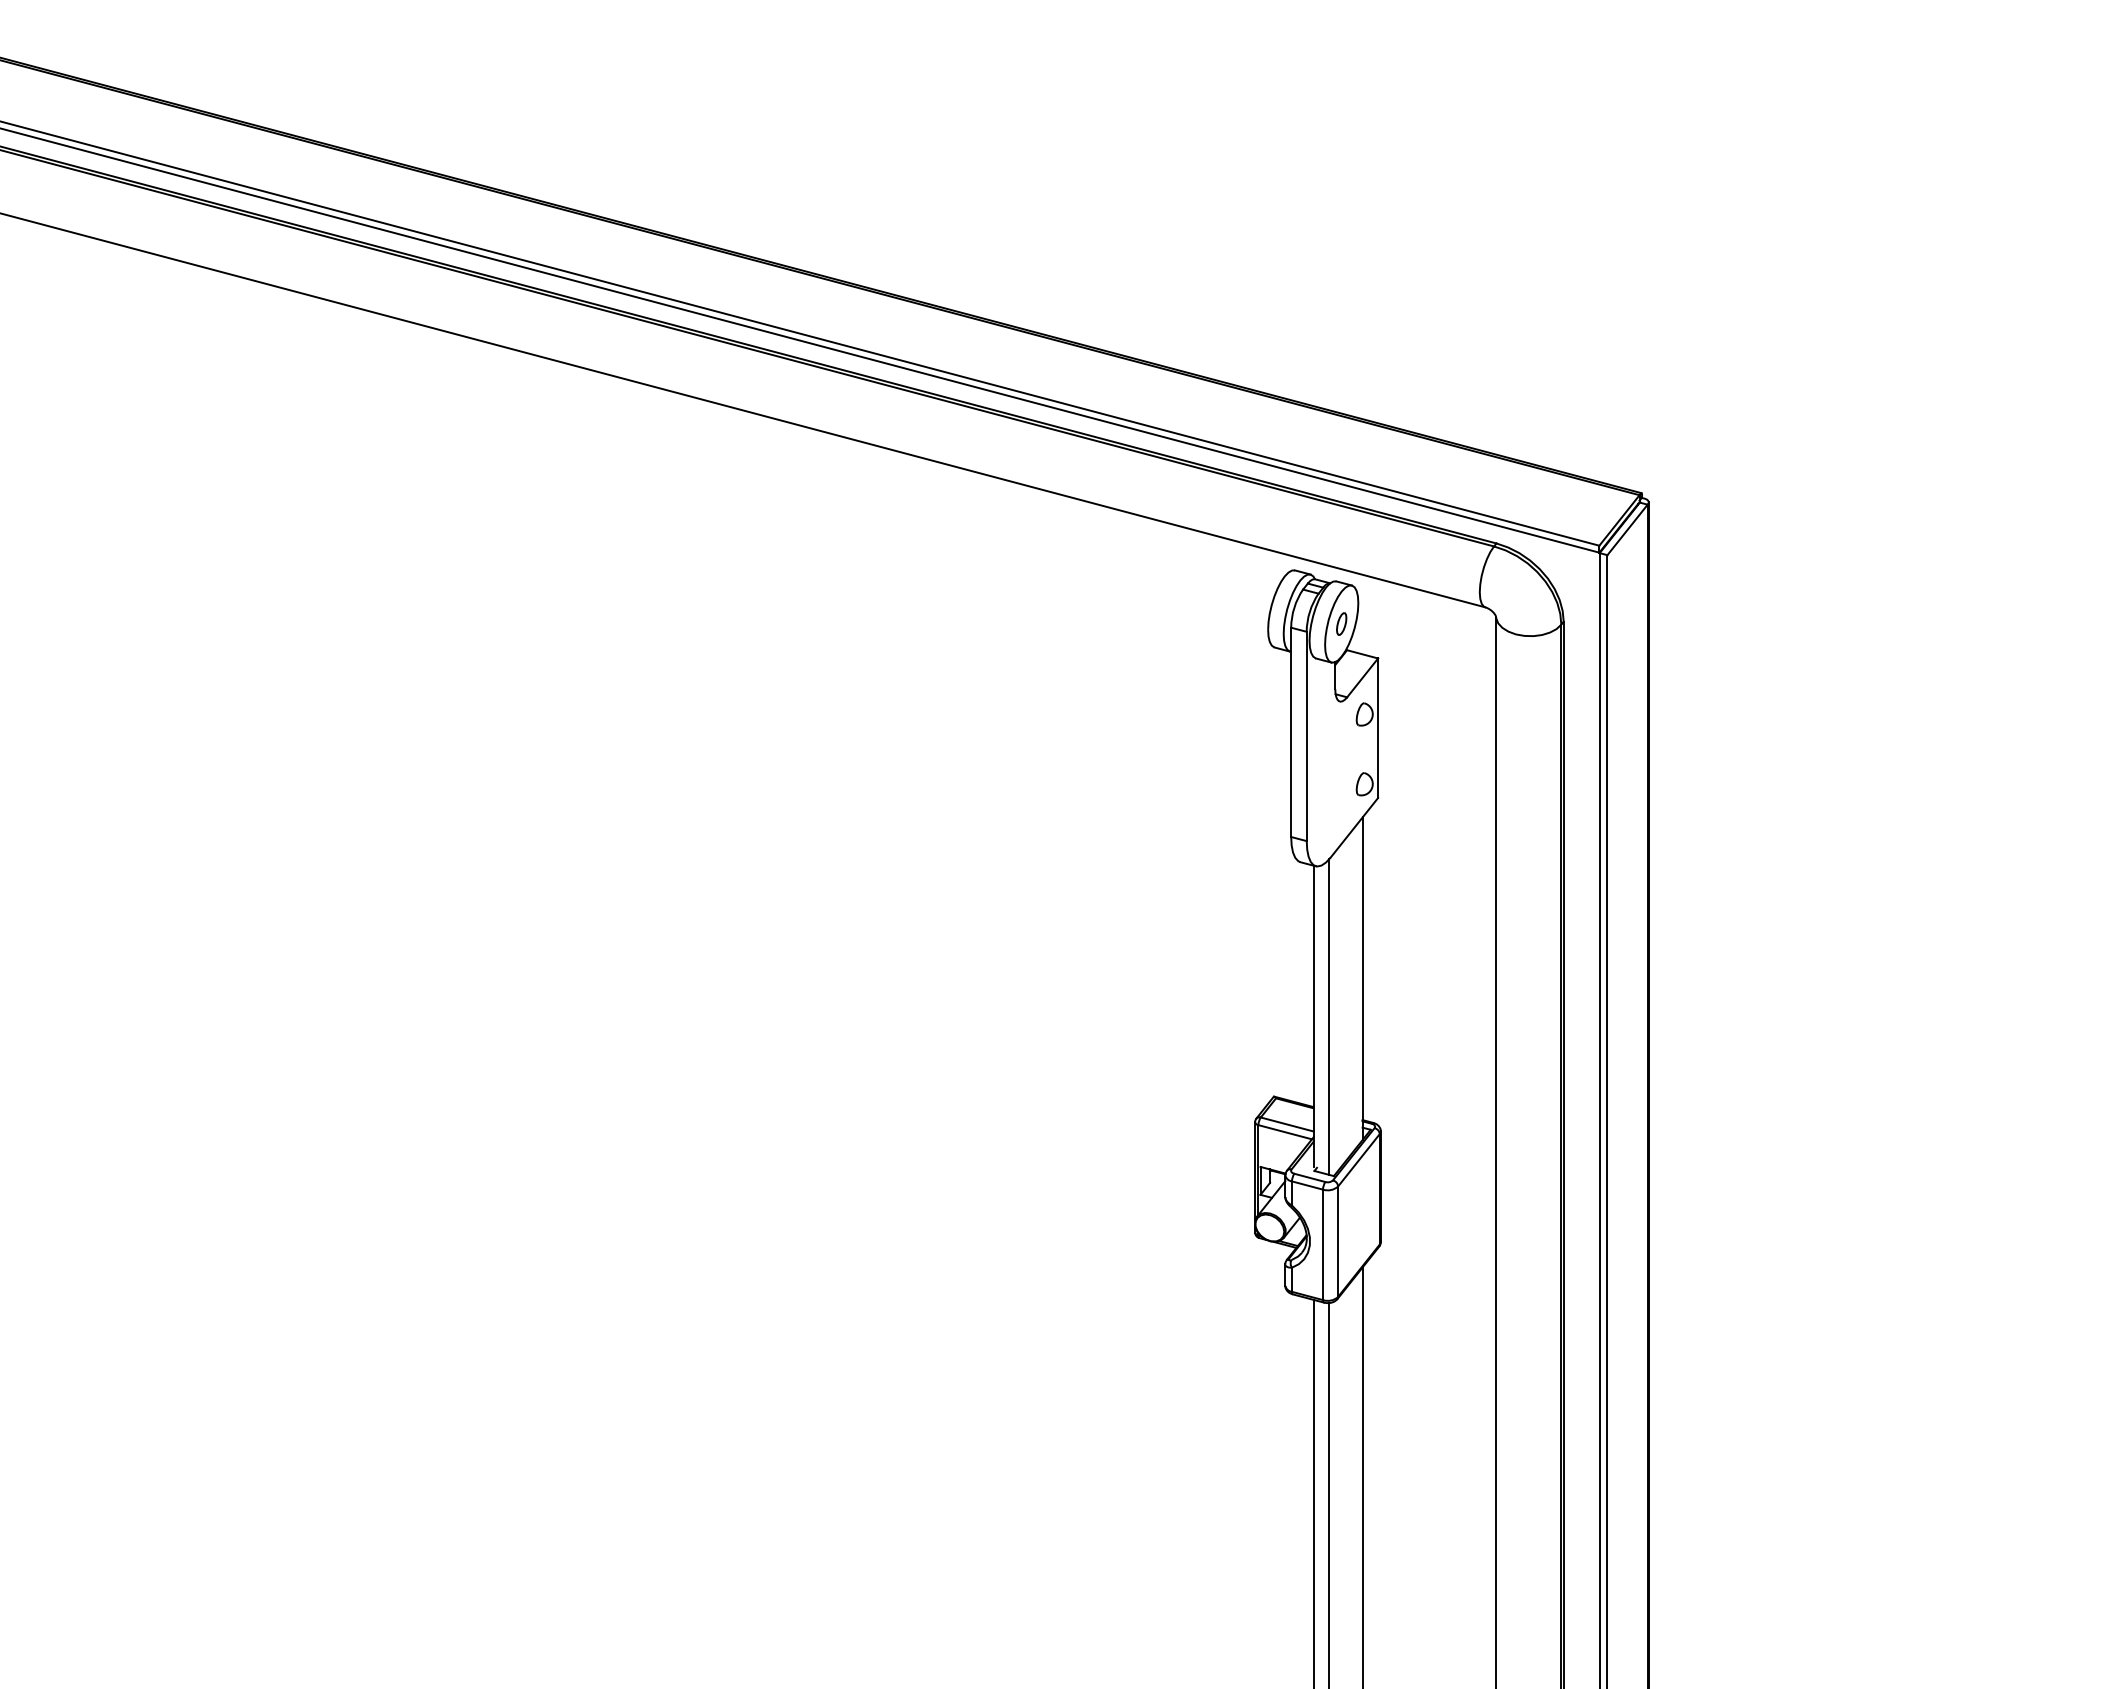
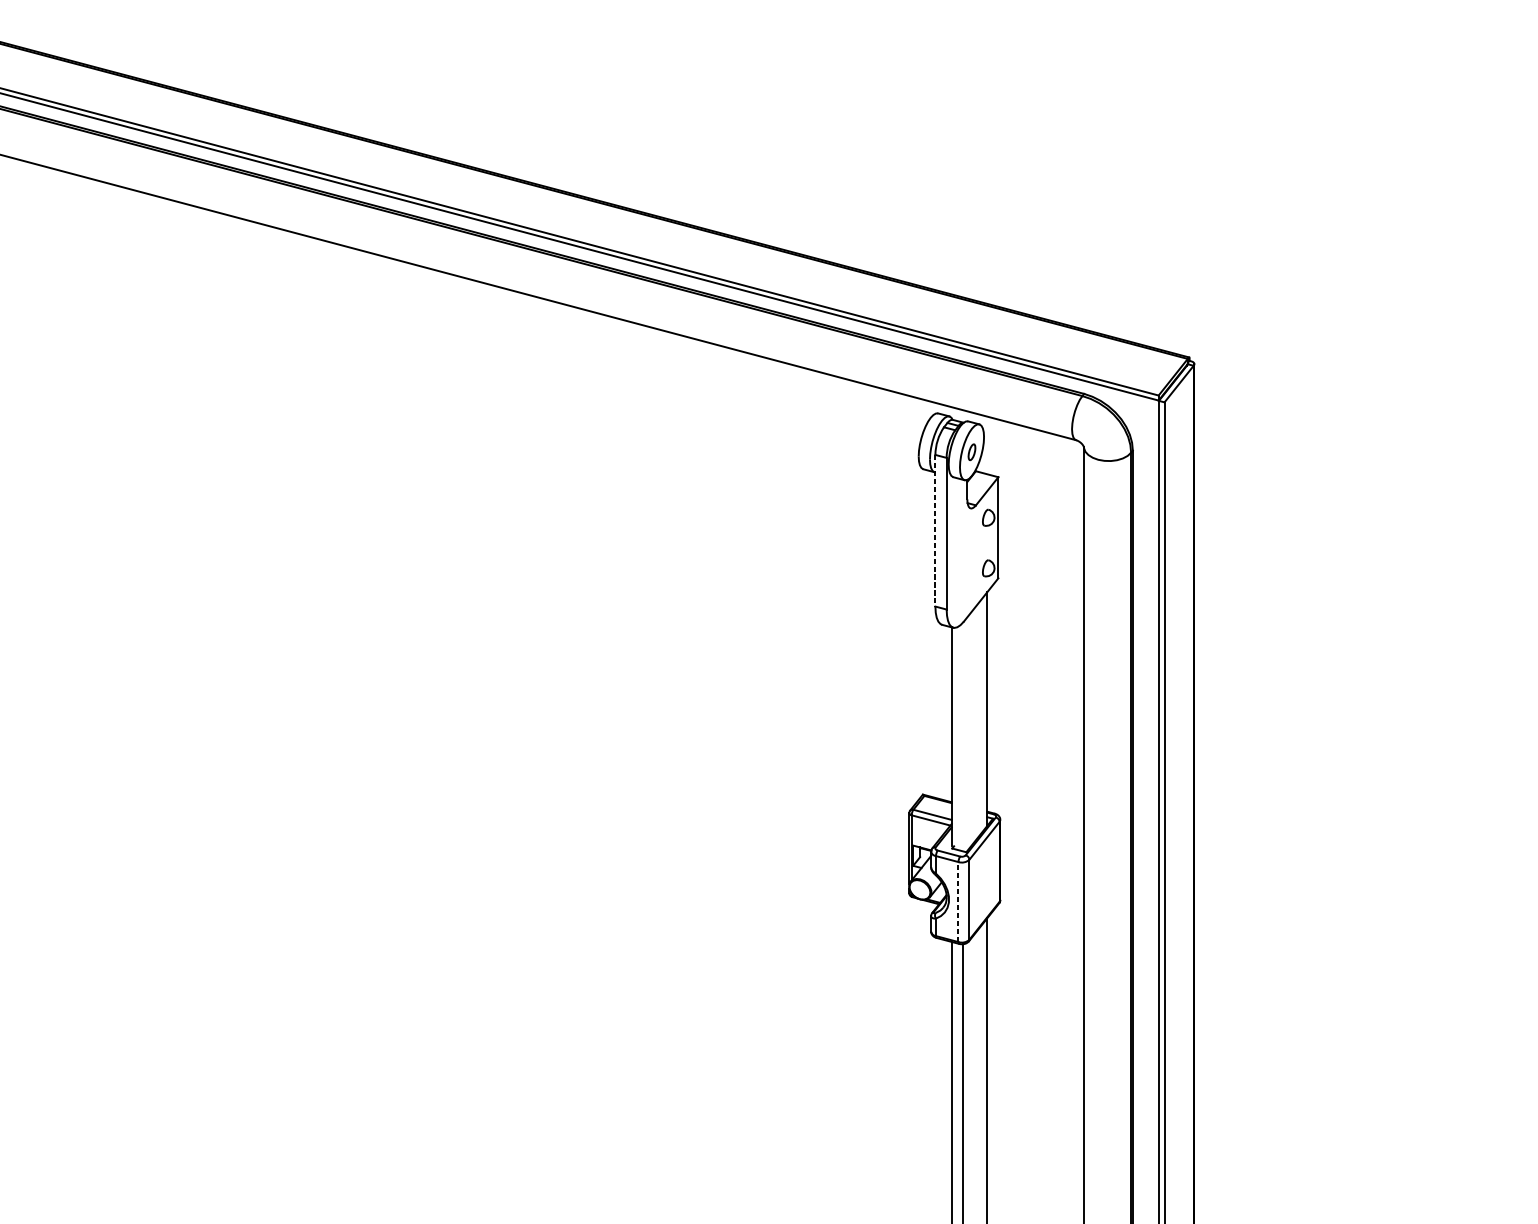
line: (1291, 732) -> (935, 530), solid -> dashed
line: (1329, 1016) -> (963, 736), removed
line: (1323, 1244) -> (958, 901), solid -> dashed

